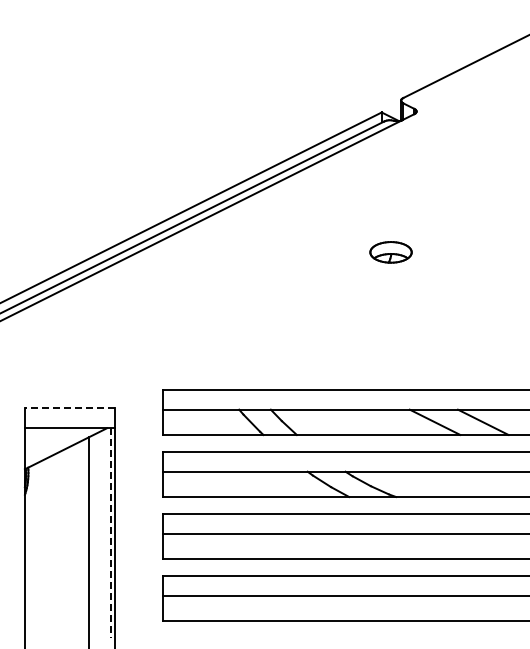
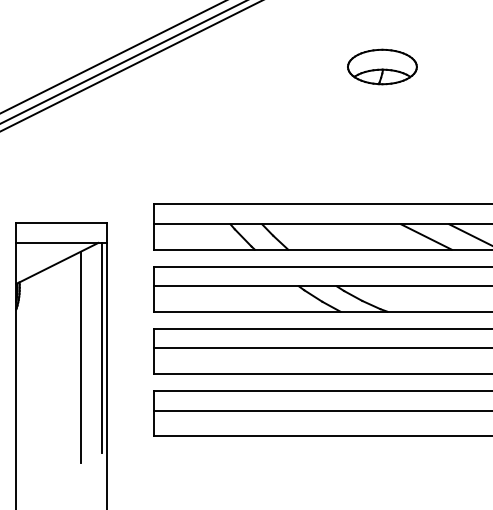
part: (390, 252) -> (381, 67), size x1.67
line: (69, 408) -> (60, 223), dashed -> solid
line: (110, 533) -> (101, 348), dashed -> solid

